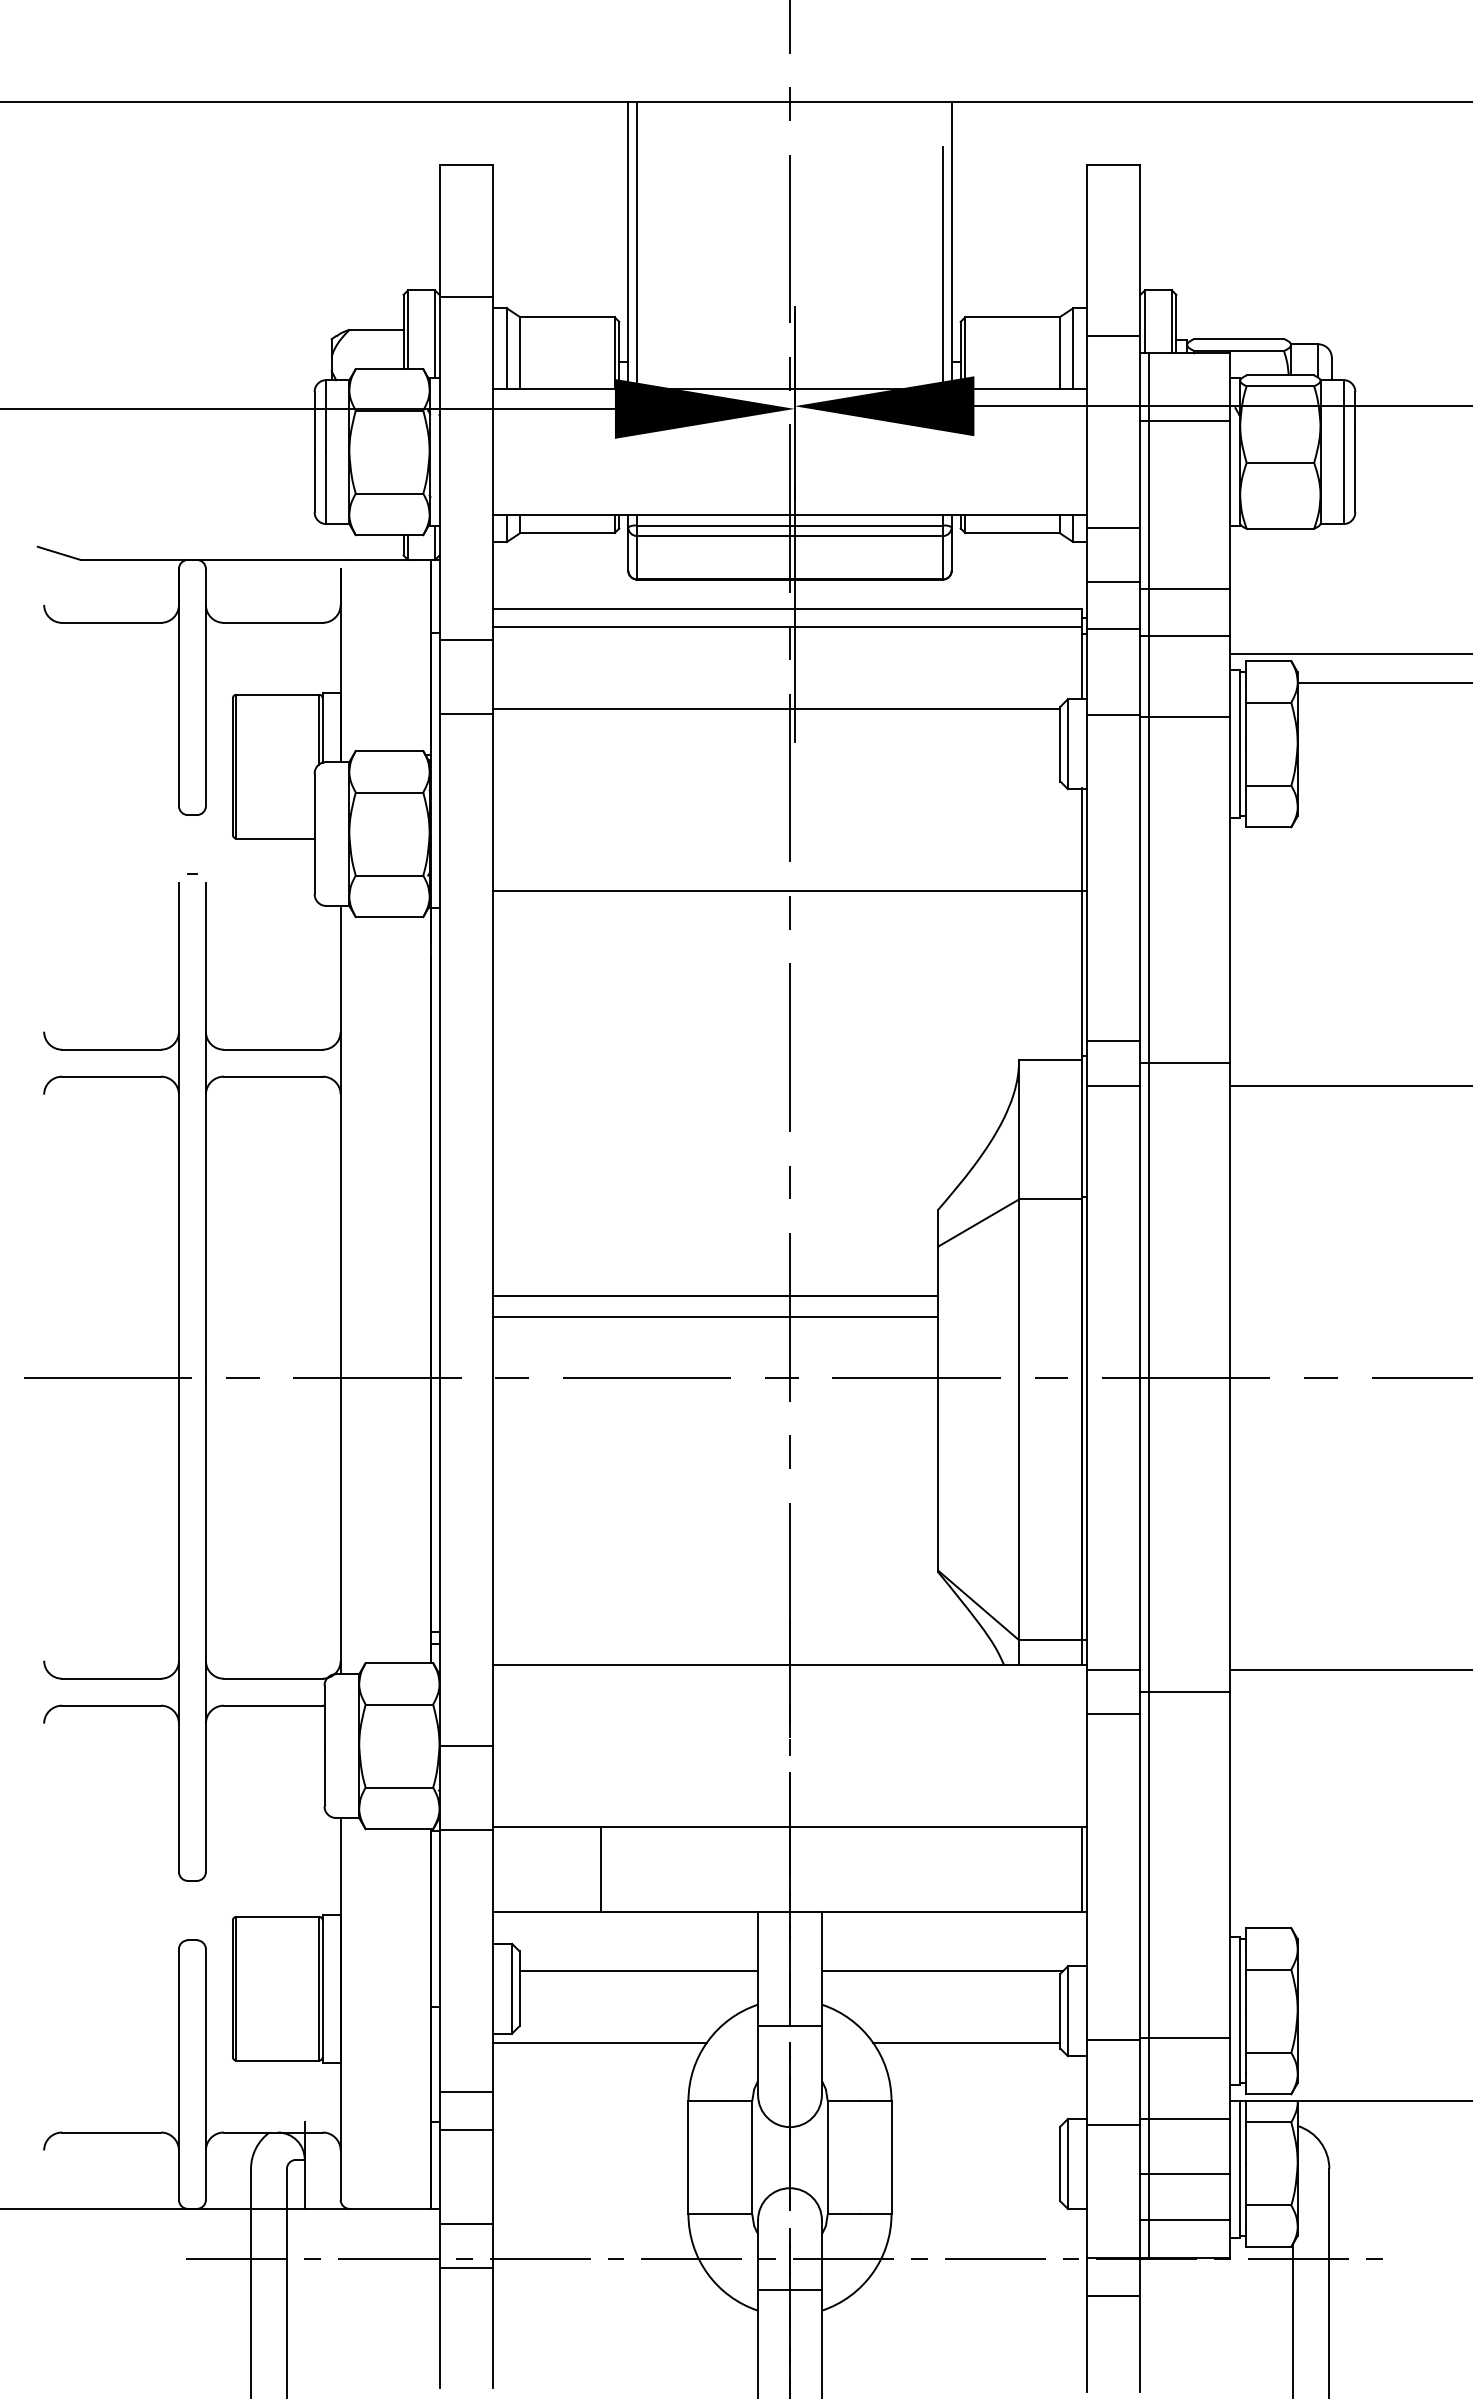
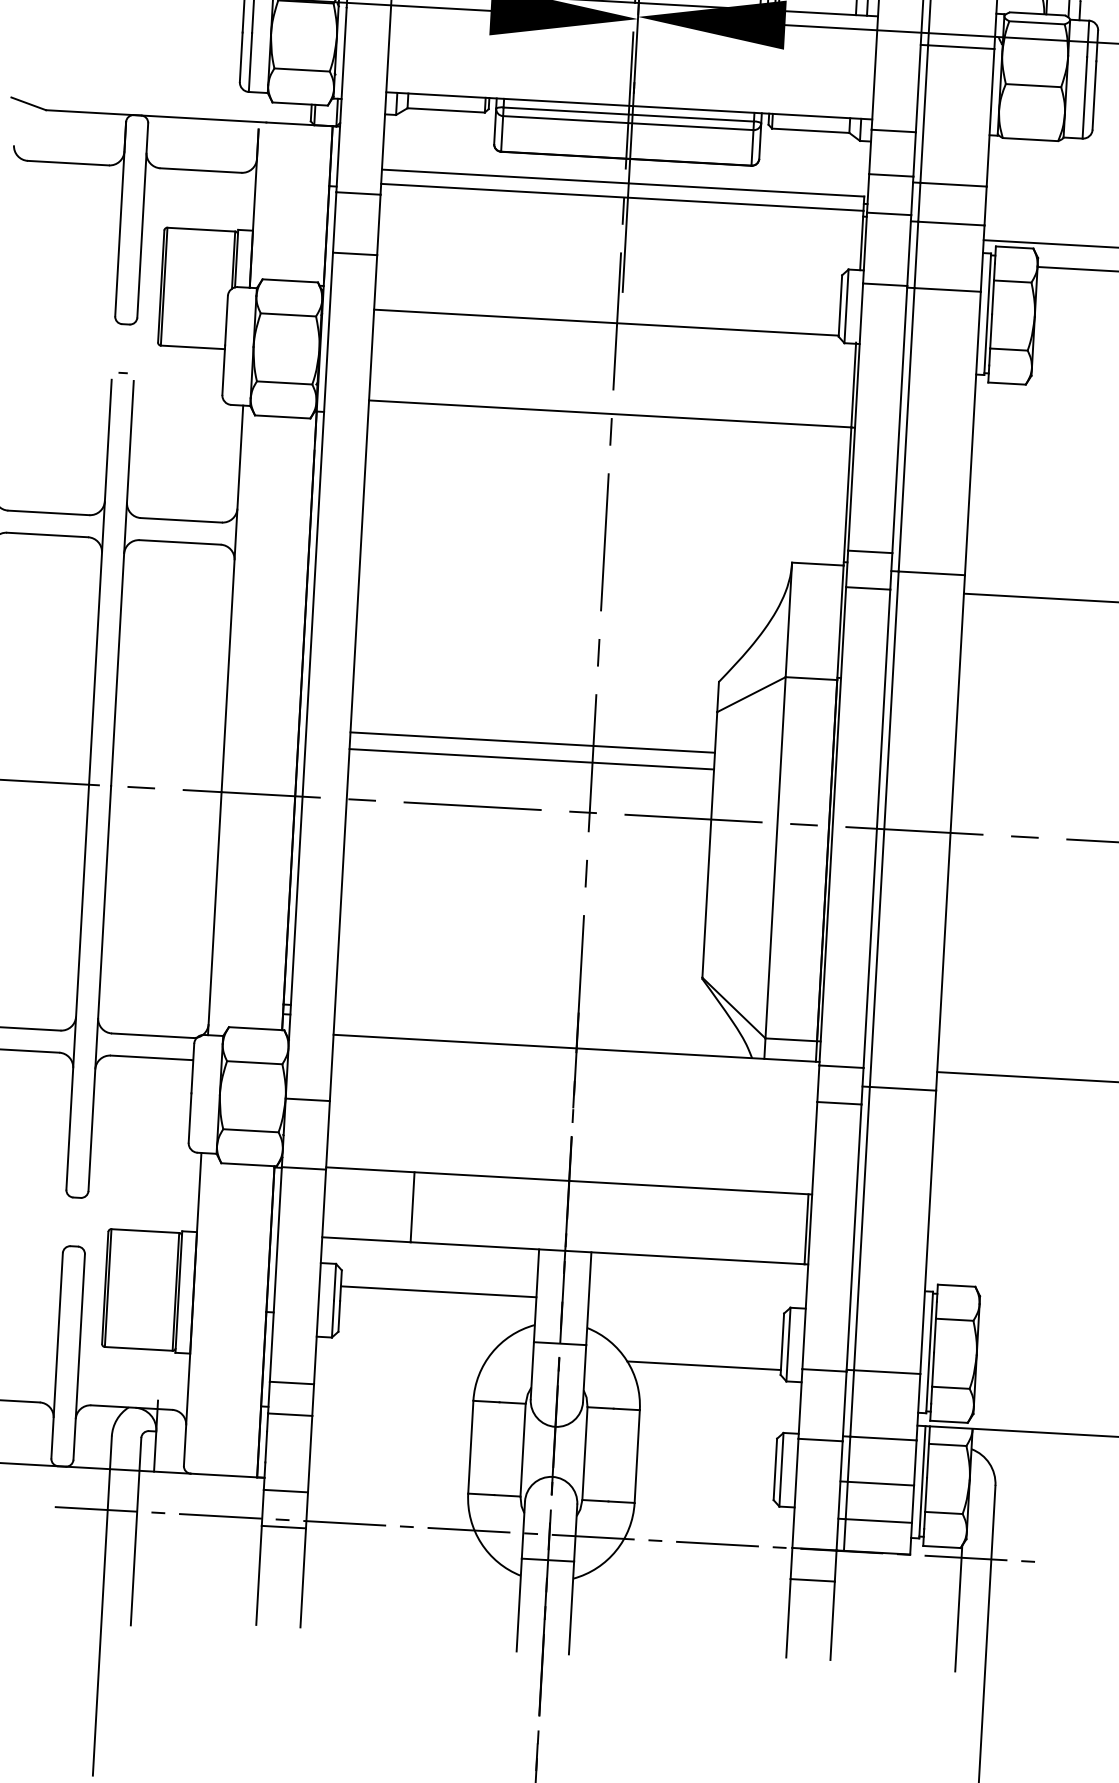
line: (776, 709) -> (606, 322), moved
line: (942, 1970) -> (687, 1305), removed
line: (599, 2042) -> (403, 1348), removed

